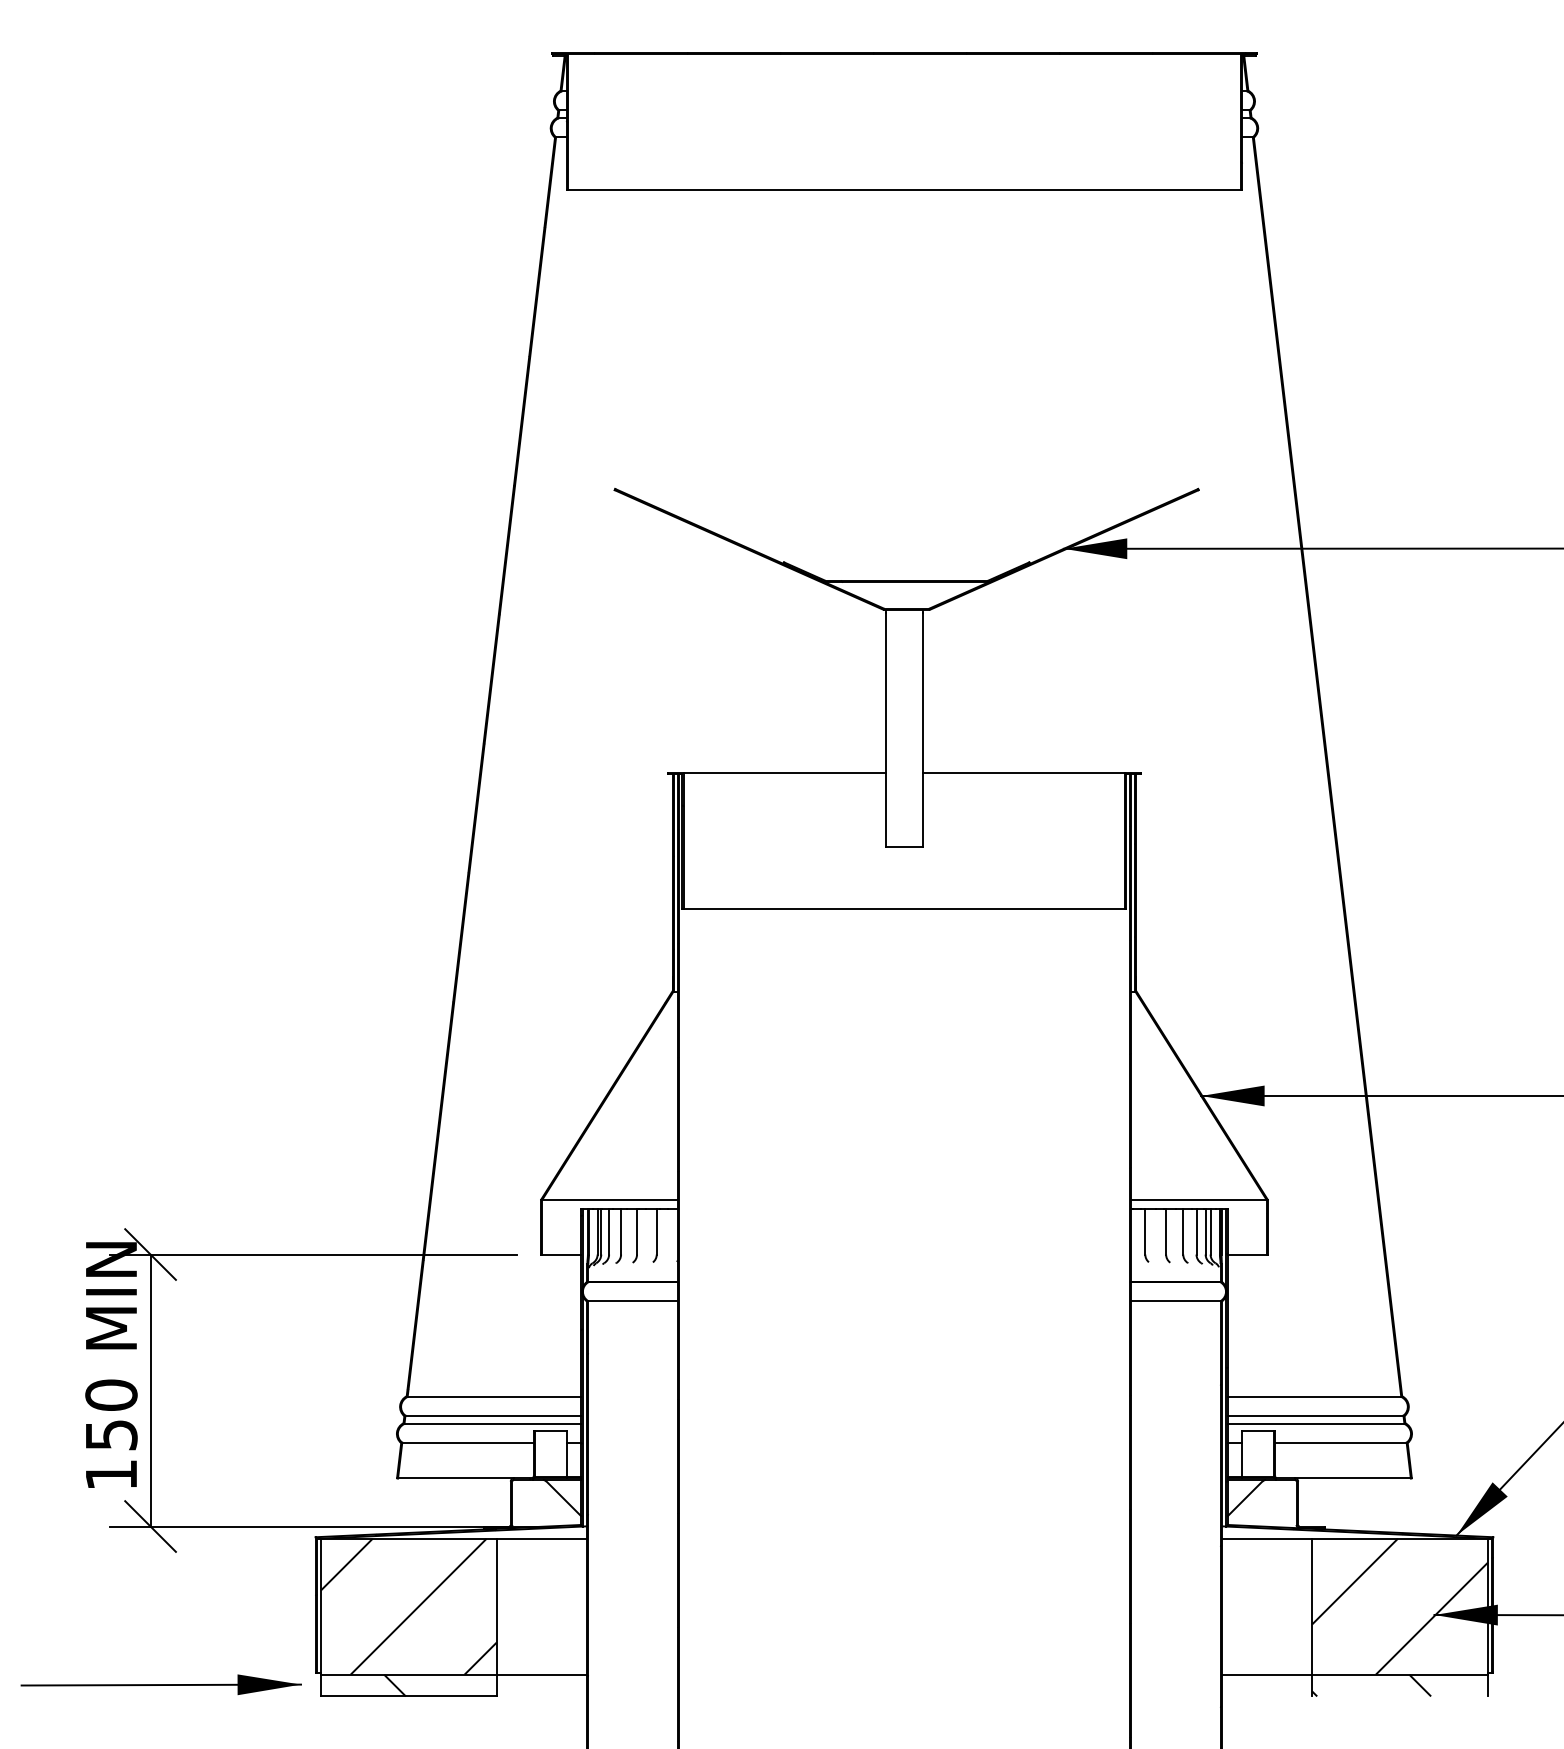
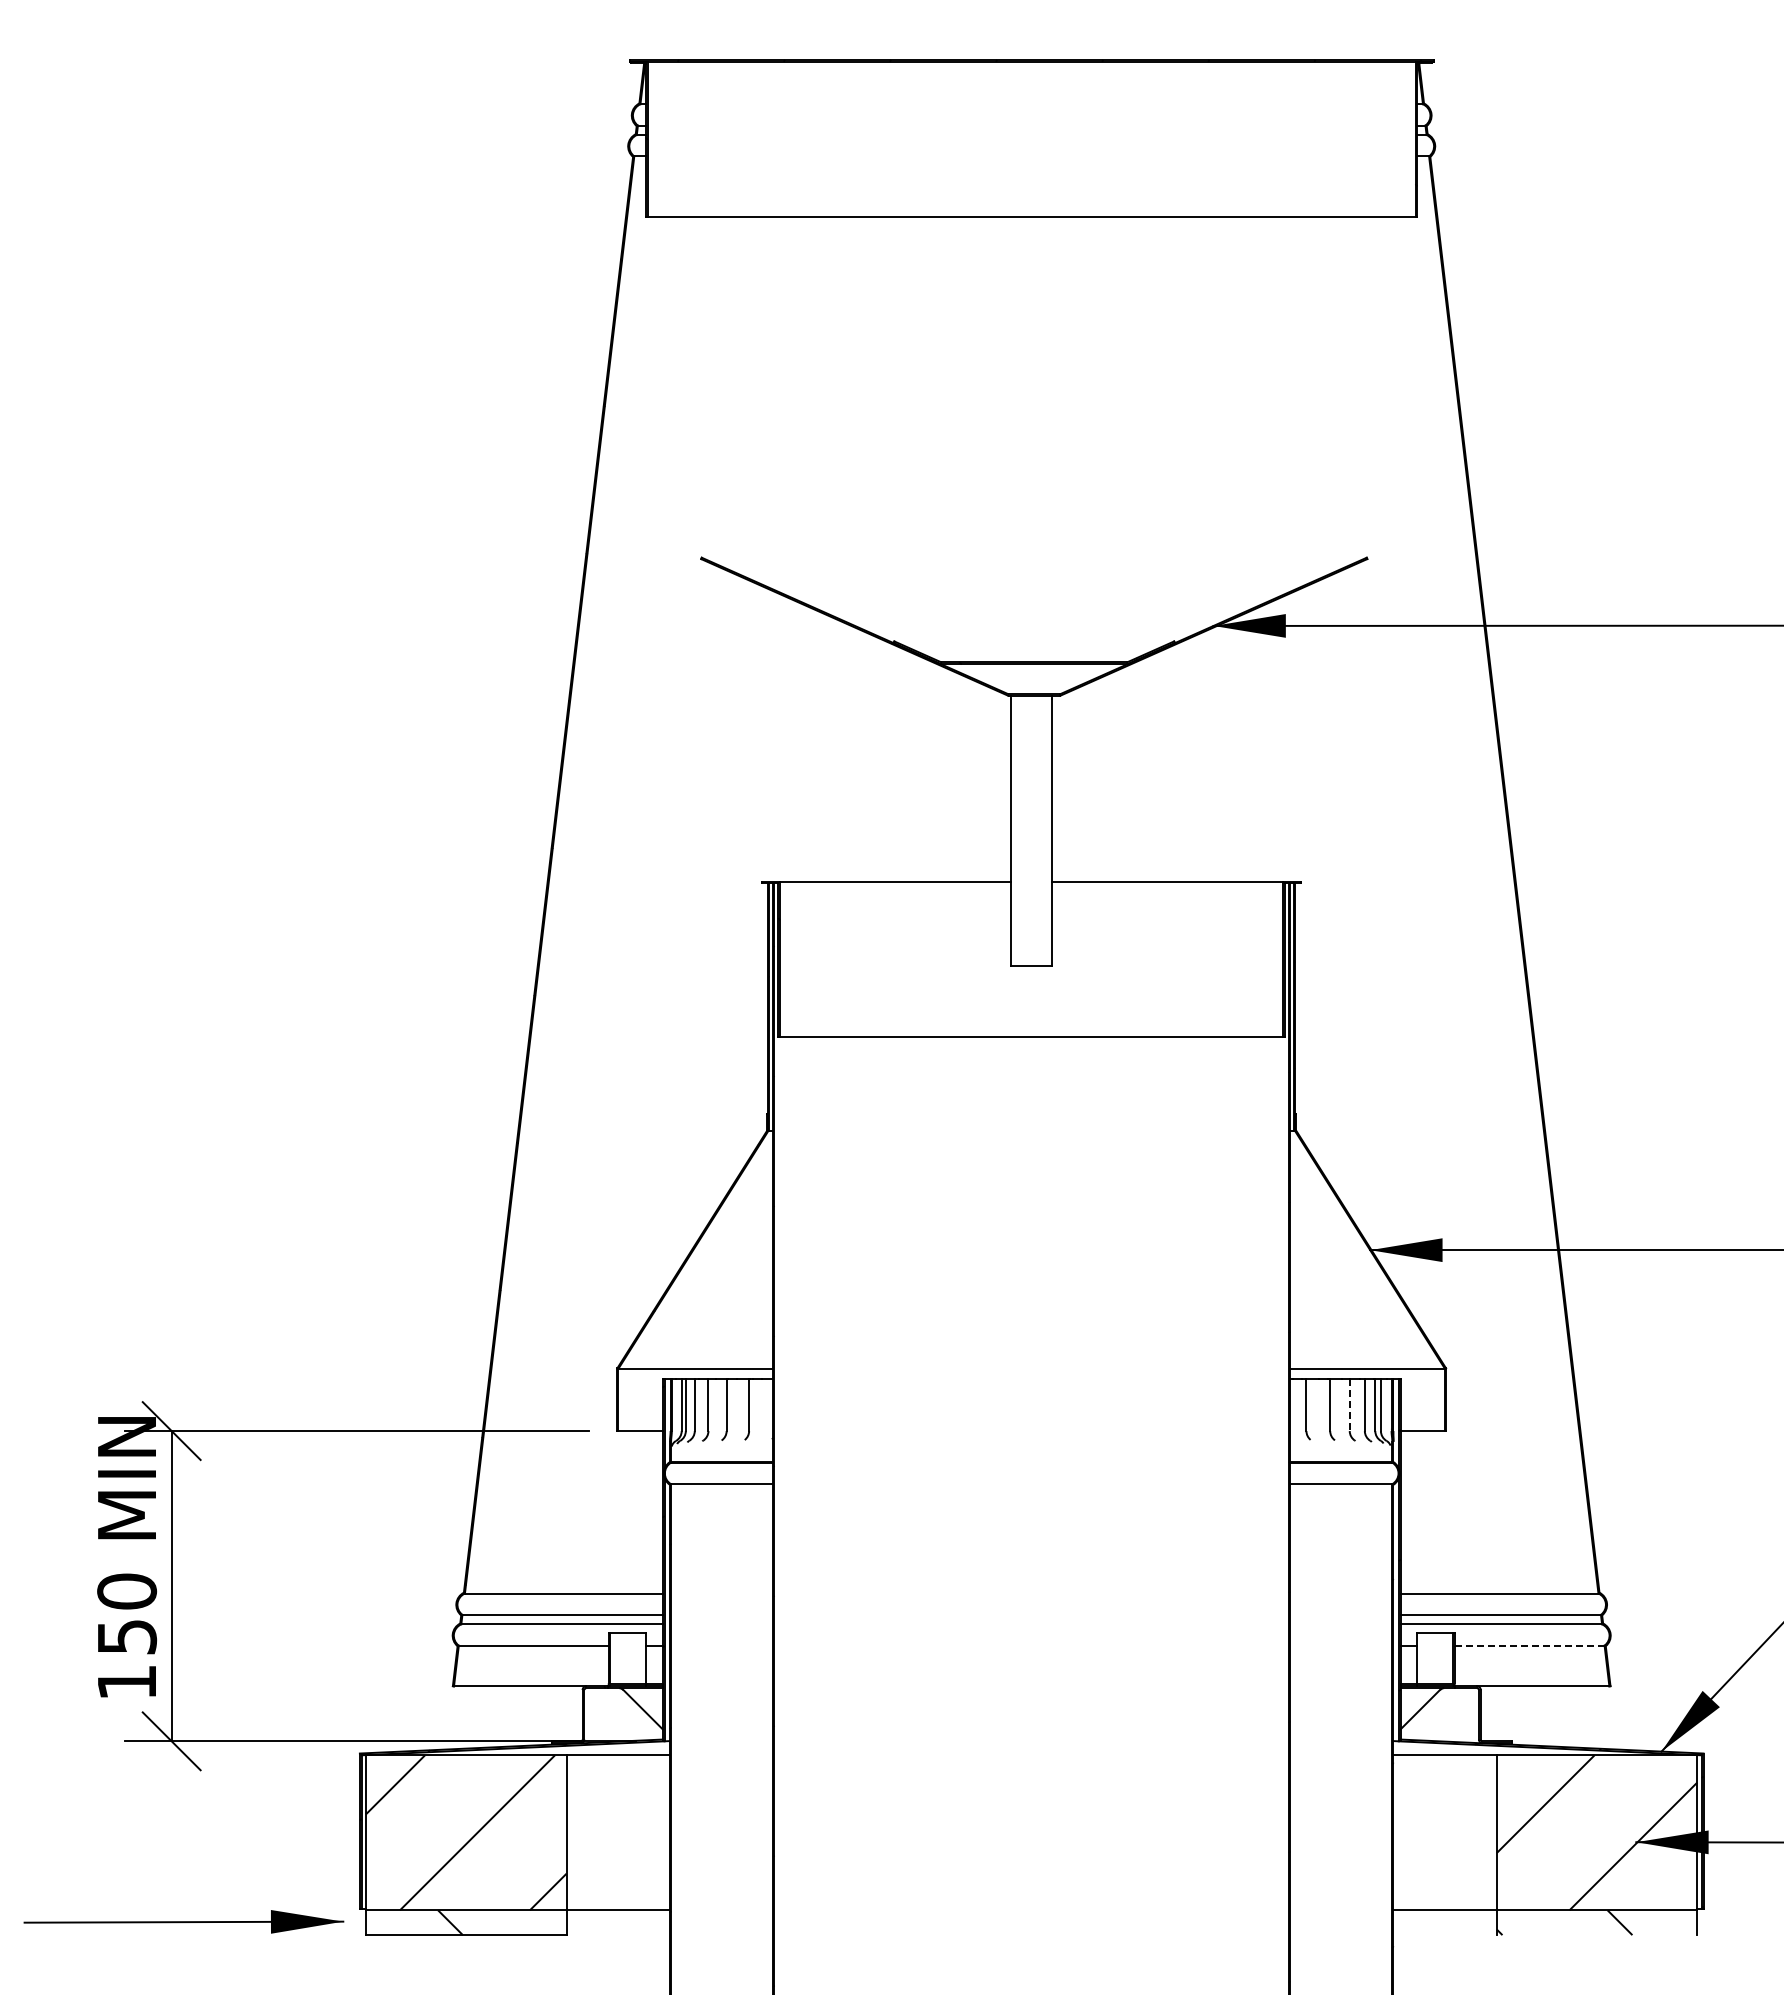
line: (1183, 1232) -> (1349, 1405), solid -> dashed
line: (1340, 1442) -> (1529, 1645), solid -> dashed

